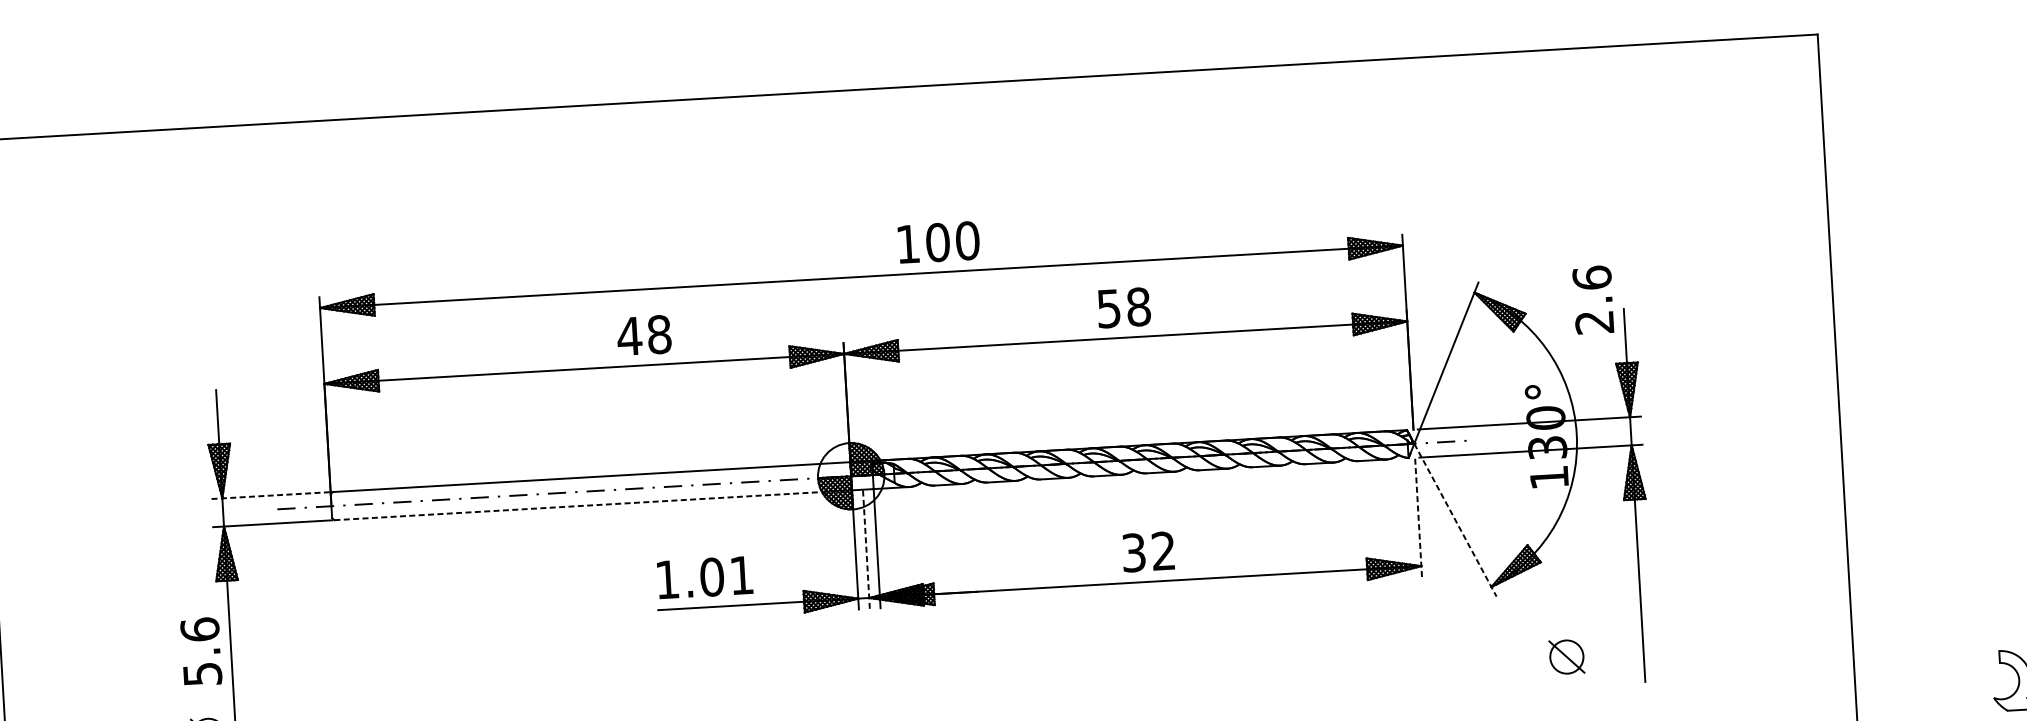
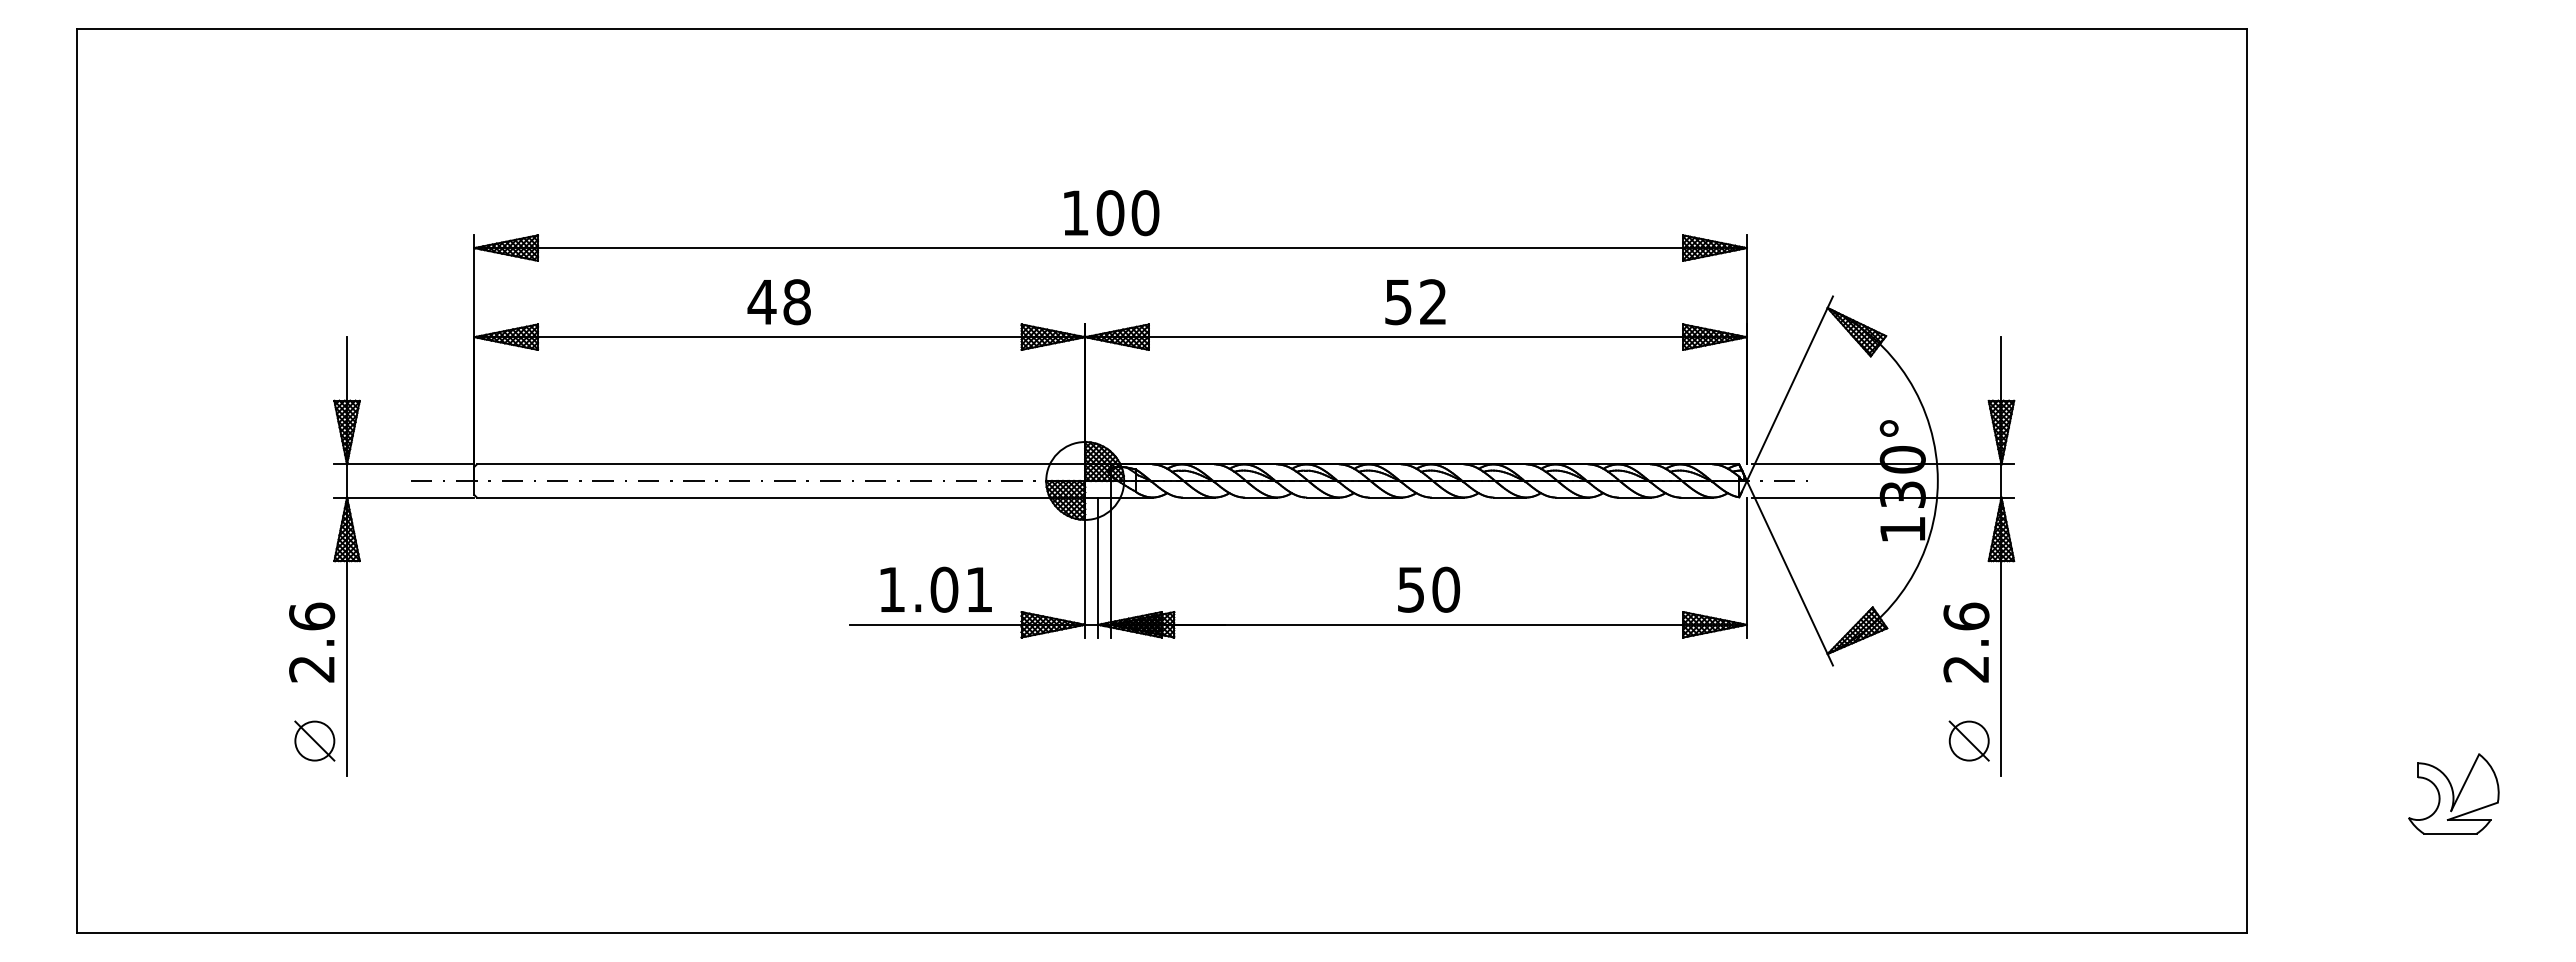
text: (938, 242) -> (1111, 213), moved
text: (1593, 299) -> (1966, 642), moved
text: (1138, 307) -> (1433, 302), 58 -> 52
text: (643, 335) -> (778, 302), moved
line: (271, 495) -> (404, 464), dashed -> solid
line: (593, 505) -> (781, 497), dashed -> solid
line: (1418, 517) -> (1746, 567), dashed -> solid
line: (1455, 520) -> (1789, 573), dashed -> solid
line: (866, 549) -> (1098, 567), dashed -> solid
text: (1149, 551) -> (1429, 589), 32 -> 50
text: (704, 577) -> (935, 589), moved
part: (1566, 656) -> (1968, 740), moved
text: (203, 674) -> (312, 669), 5.6 -> 2.6

